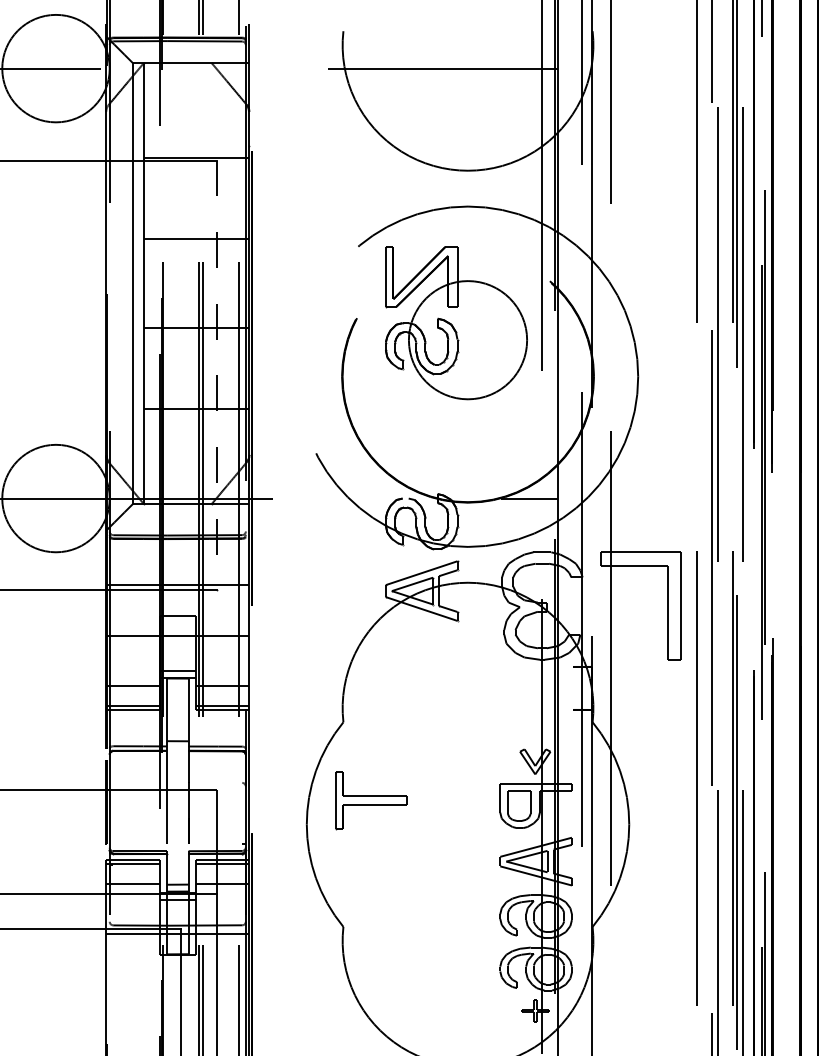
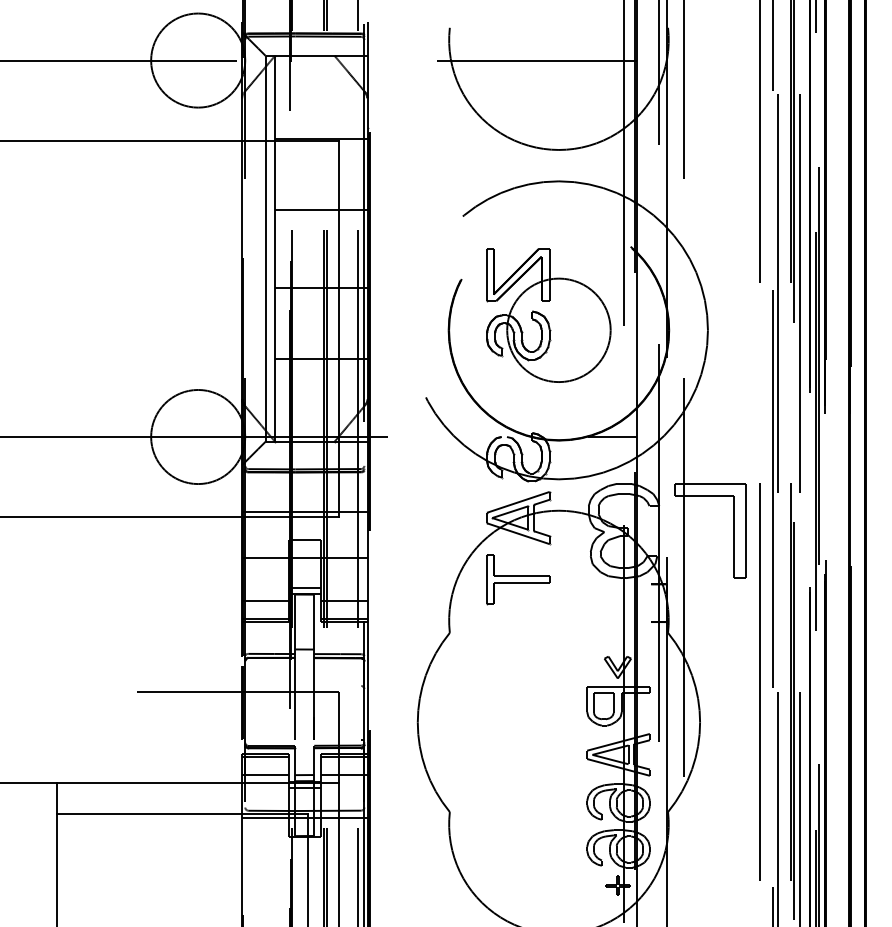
part: (456, 323) -> (548, 315), moved
line: (217, 375) -> (339, 329), dashed -> solid
part: (371, 800) -> (518, 579), moved

